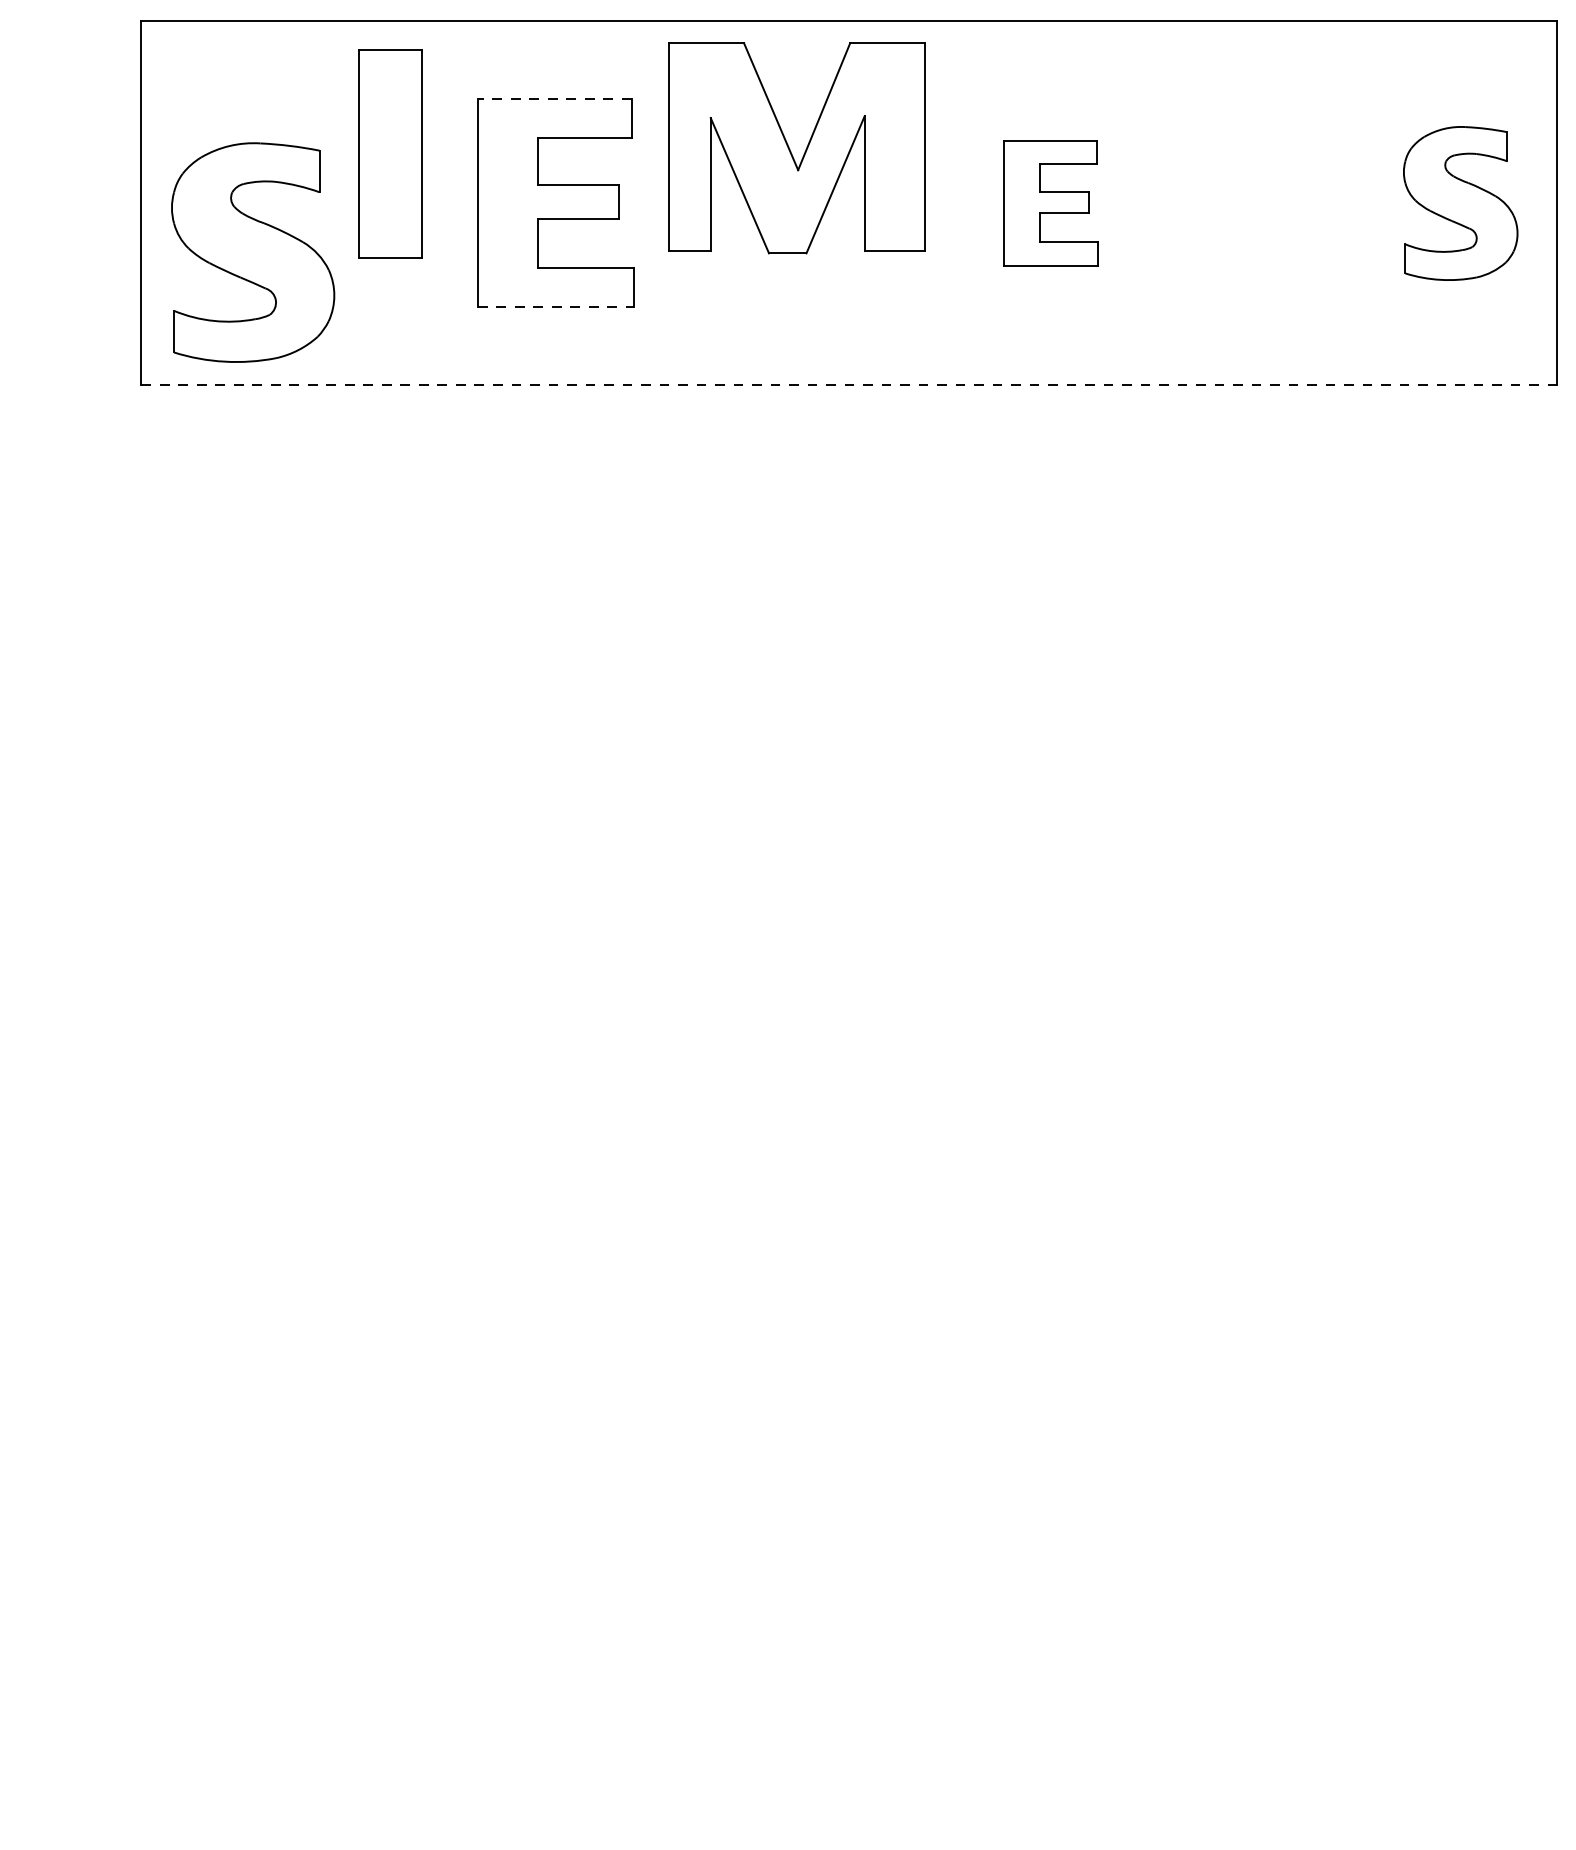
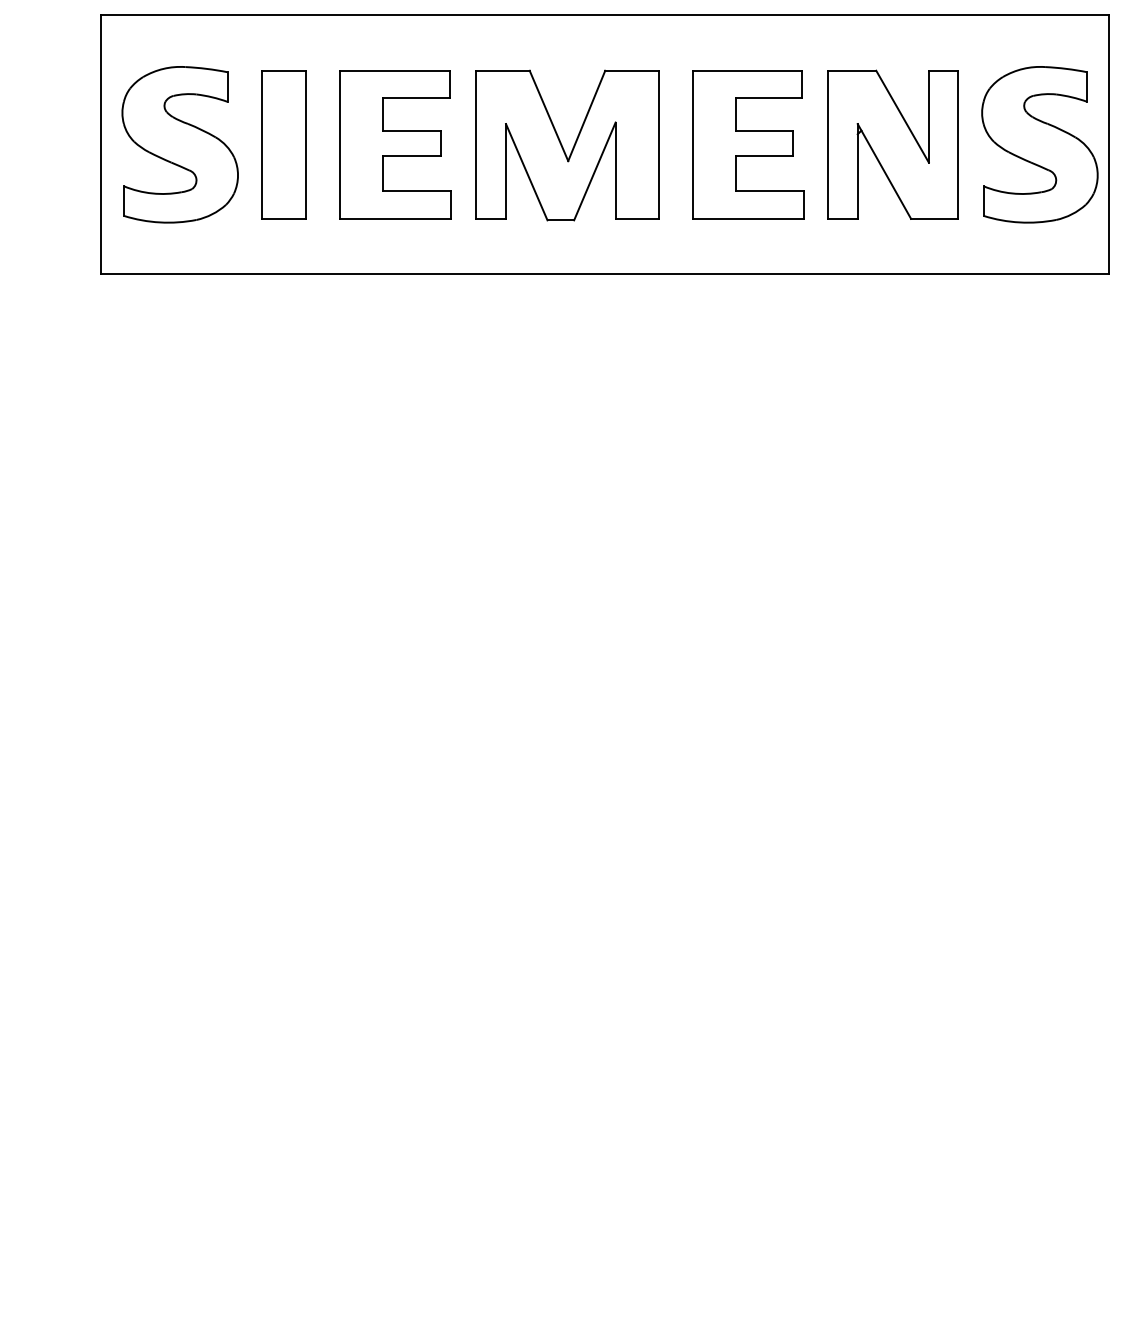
line: (554, 99) -> (394, 70), dashed -> solid
part: (797, 148) -> (567, 145), moved
part: (389, 153) -> (283, 144), moved
part: (1051, 203) -> (748, 144), size x1.67
part: (1253, 203) -> (892, 144), added
part: (1460, 203) -> (1039, 144), size x1.43
part: (252, 252) -> (179, 144), moved
line: (555, 306) -> (395, 218), dashed -> solid
line: (849, 385) -> (604, 274), dashed -> solid

